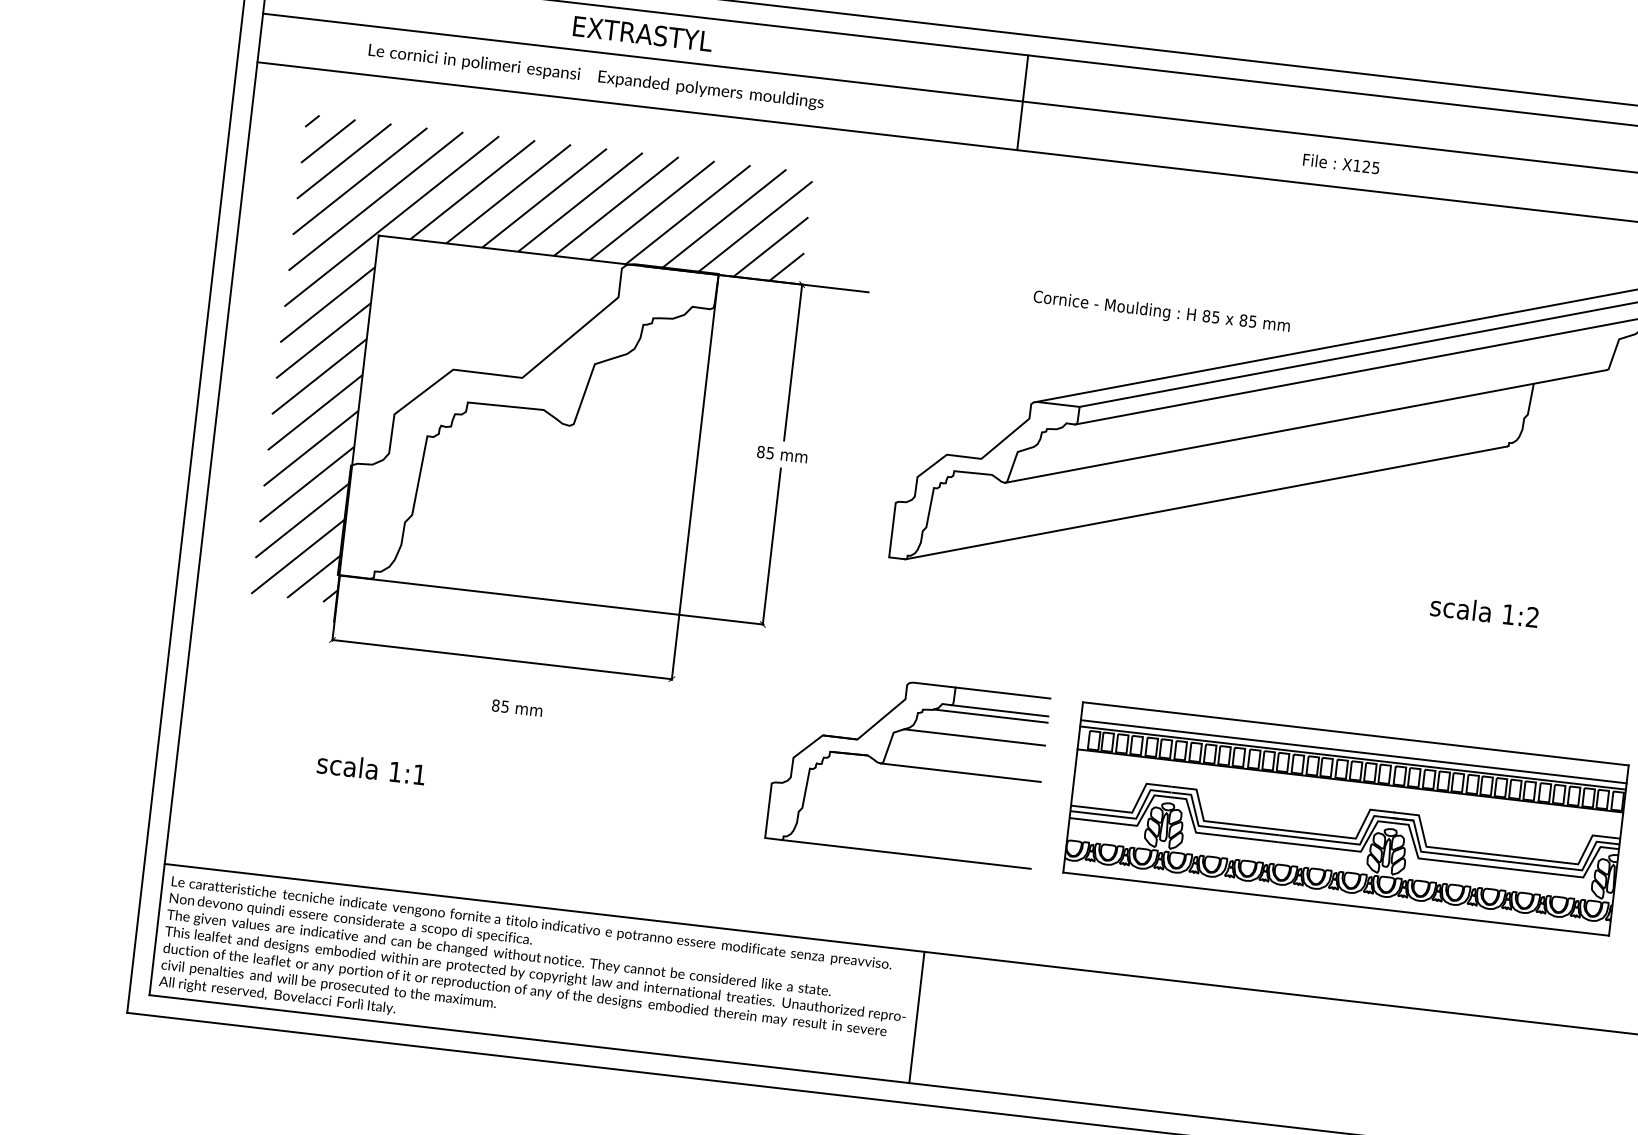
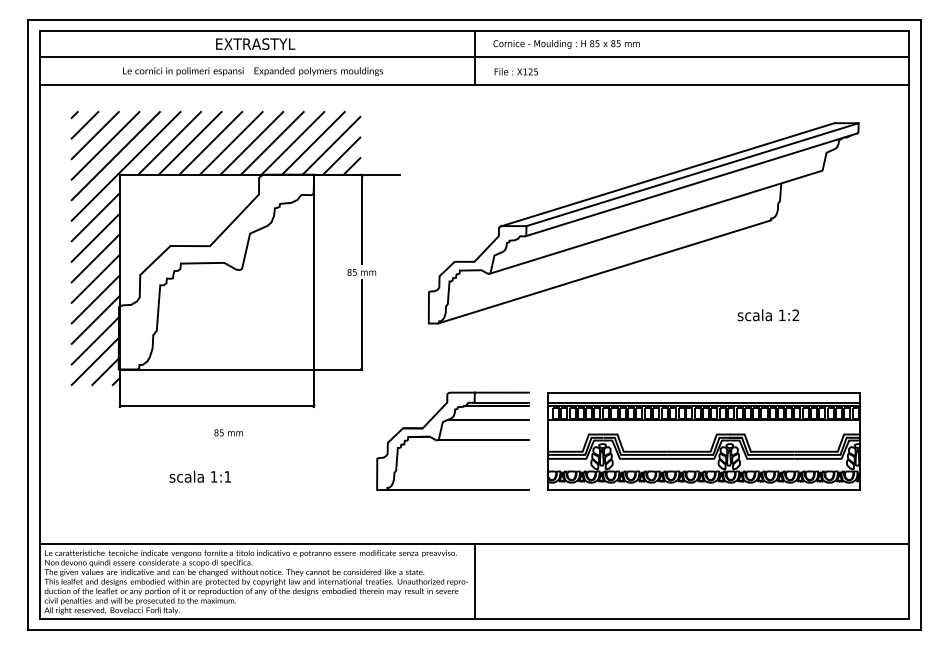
text: (595, 76) -> (252, 71), moved
text: (1339, 163) -> (515, 71), moved
text: (1161, 312) -> (566, 44), moved
text: (369, 768) -> (199, 476), moved

